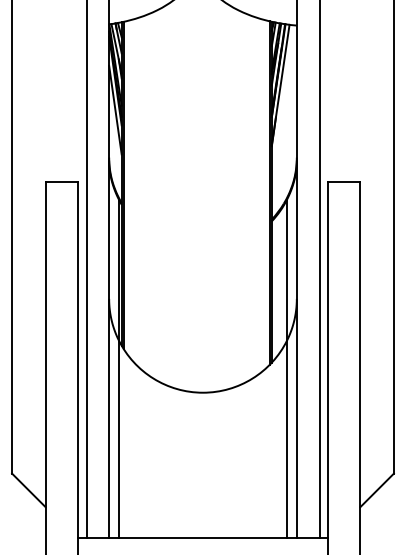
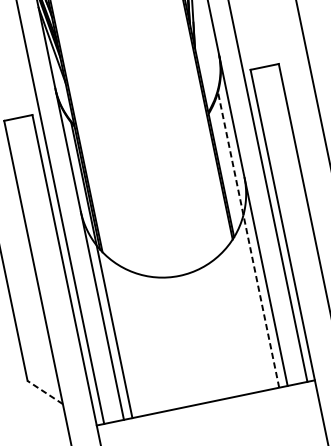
line: (287, 368) -> (248, 239), solid -> dashed
line: (28, 490) -> (44, 392), solid -> dashed

